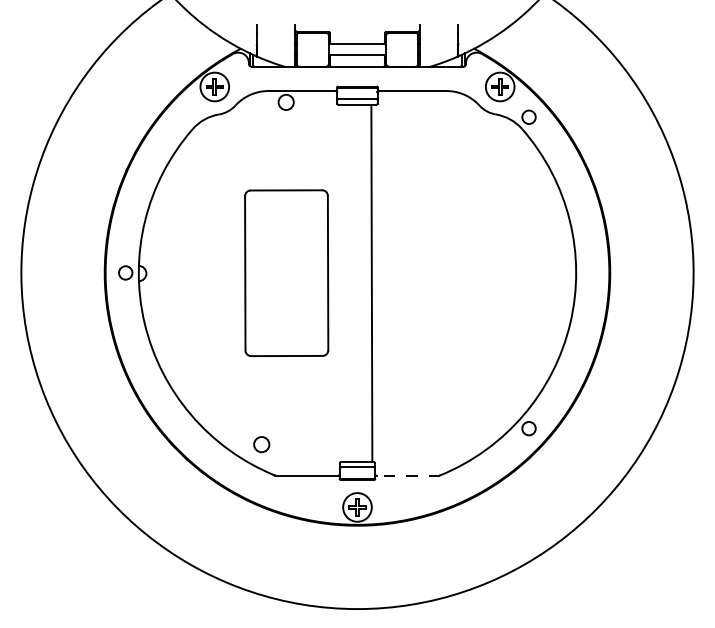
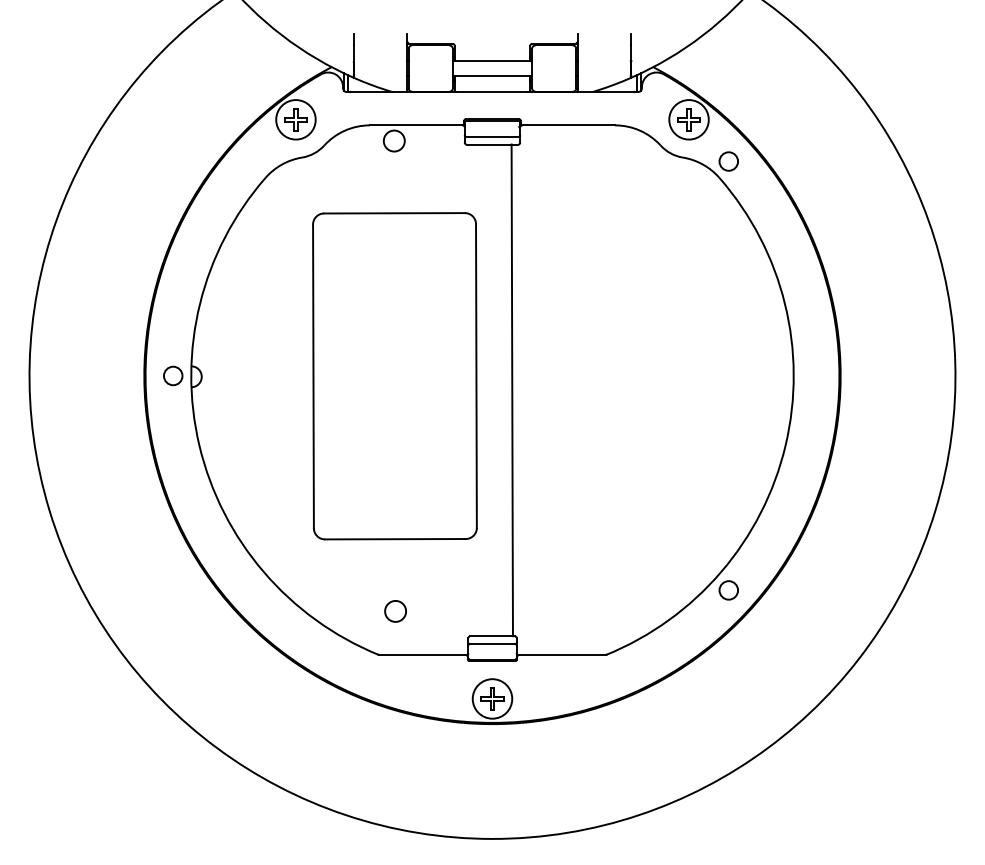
part: (286, 273) -> (394, 376), size x1.43
circle: (261, 444) -> (395, 611), moved
line: (408, 475) -> (562, 654), dashed -> solid

